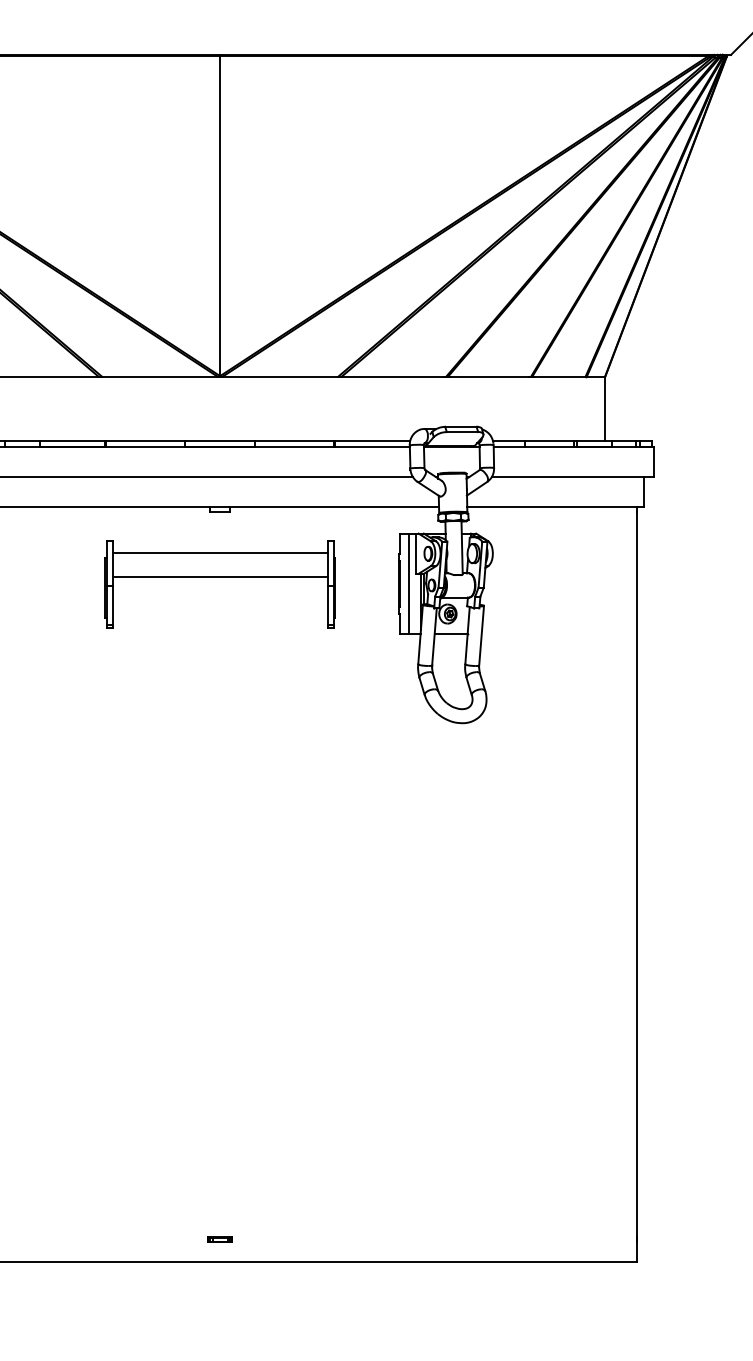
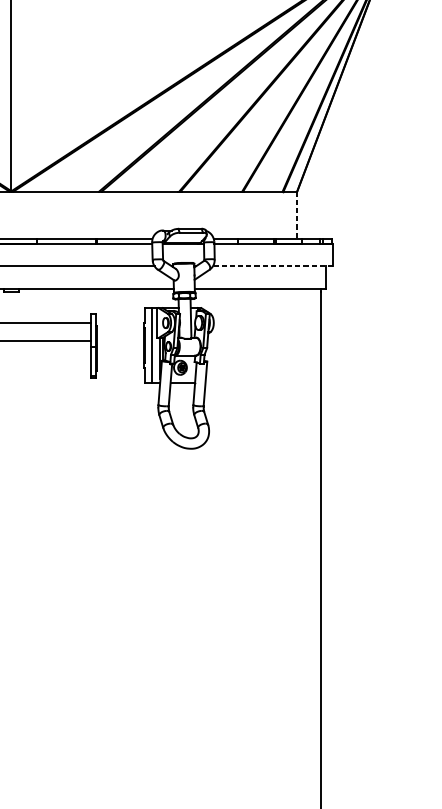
line: (605, 409) -> (297, 216), solid -> dashed
line: (572, 477) -> (272, 266), solid -> dashed

